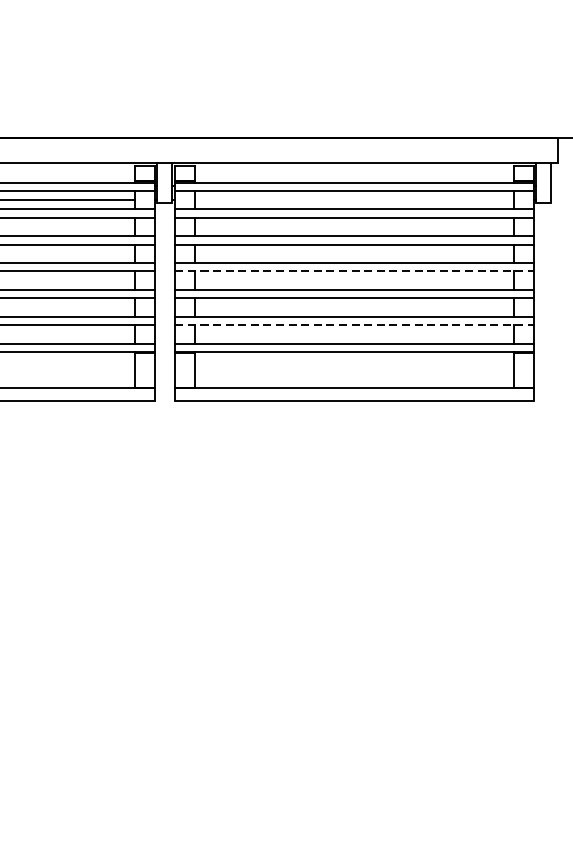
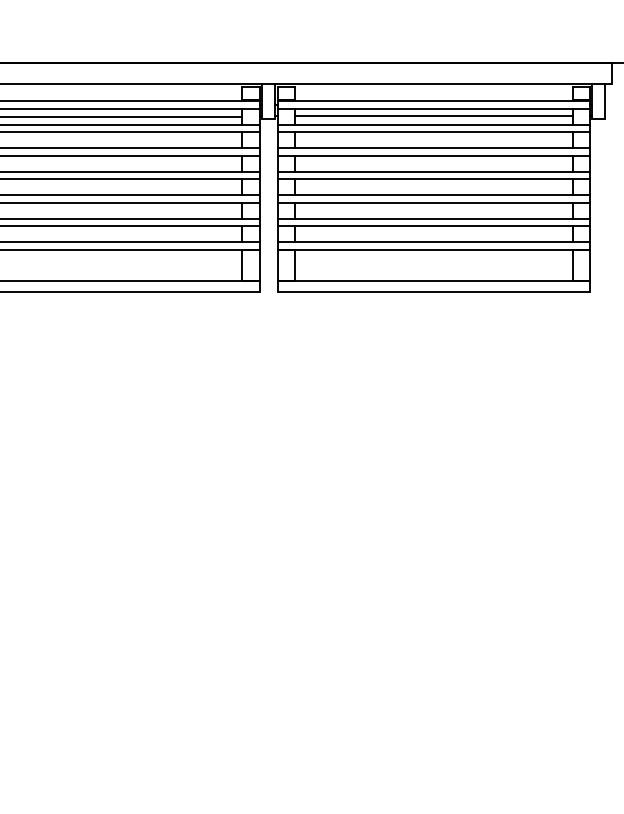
line: (353, 199) -> (433, 116), added
line: (355, 271) -> (434, 179), dashed -> solid
line: (355, 325) -> (434, 226), dashed -> solid

